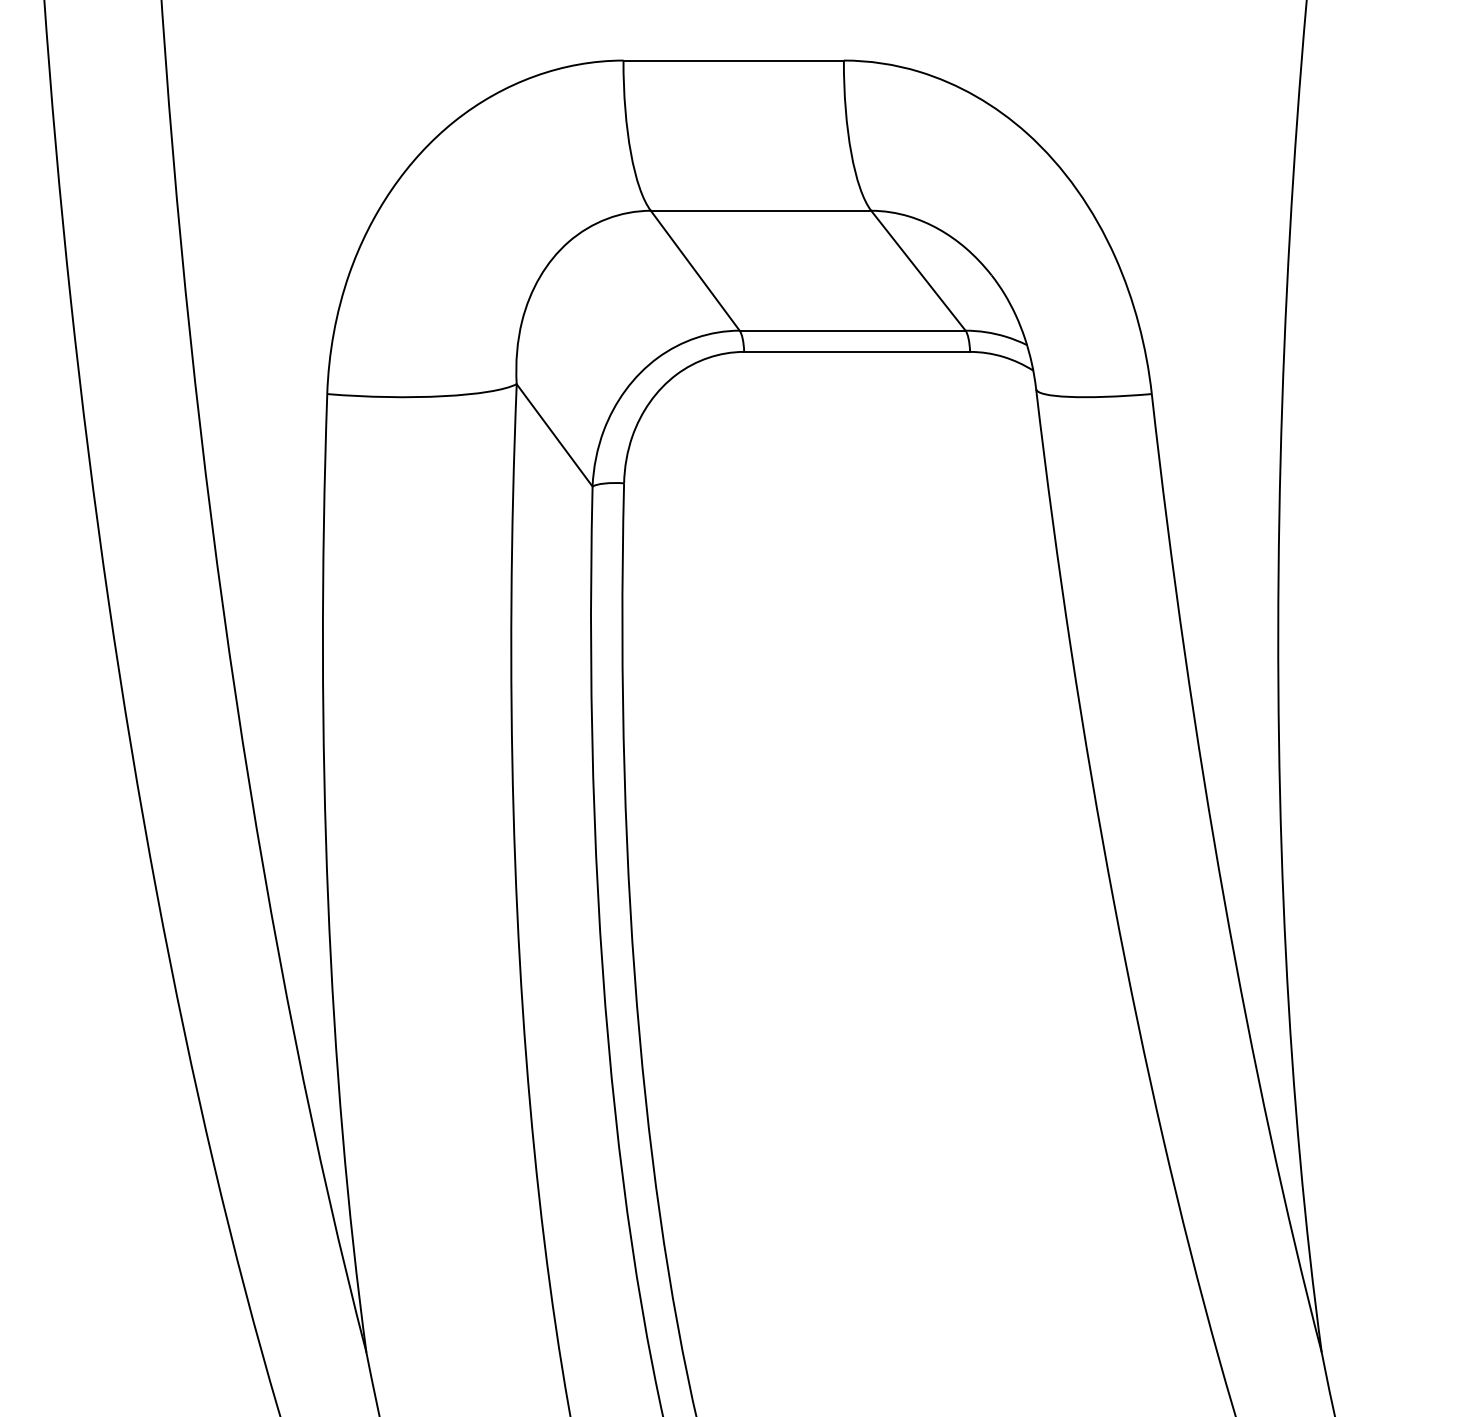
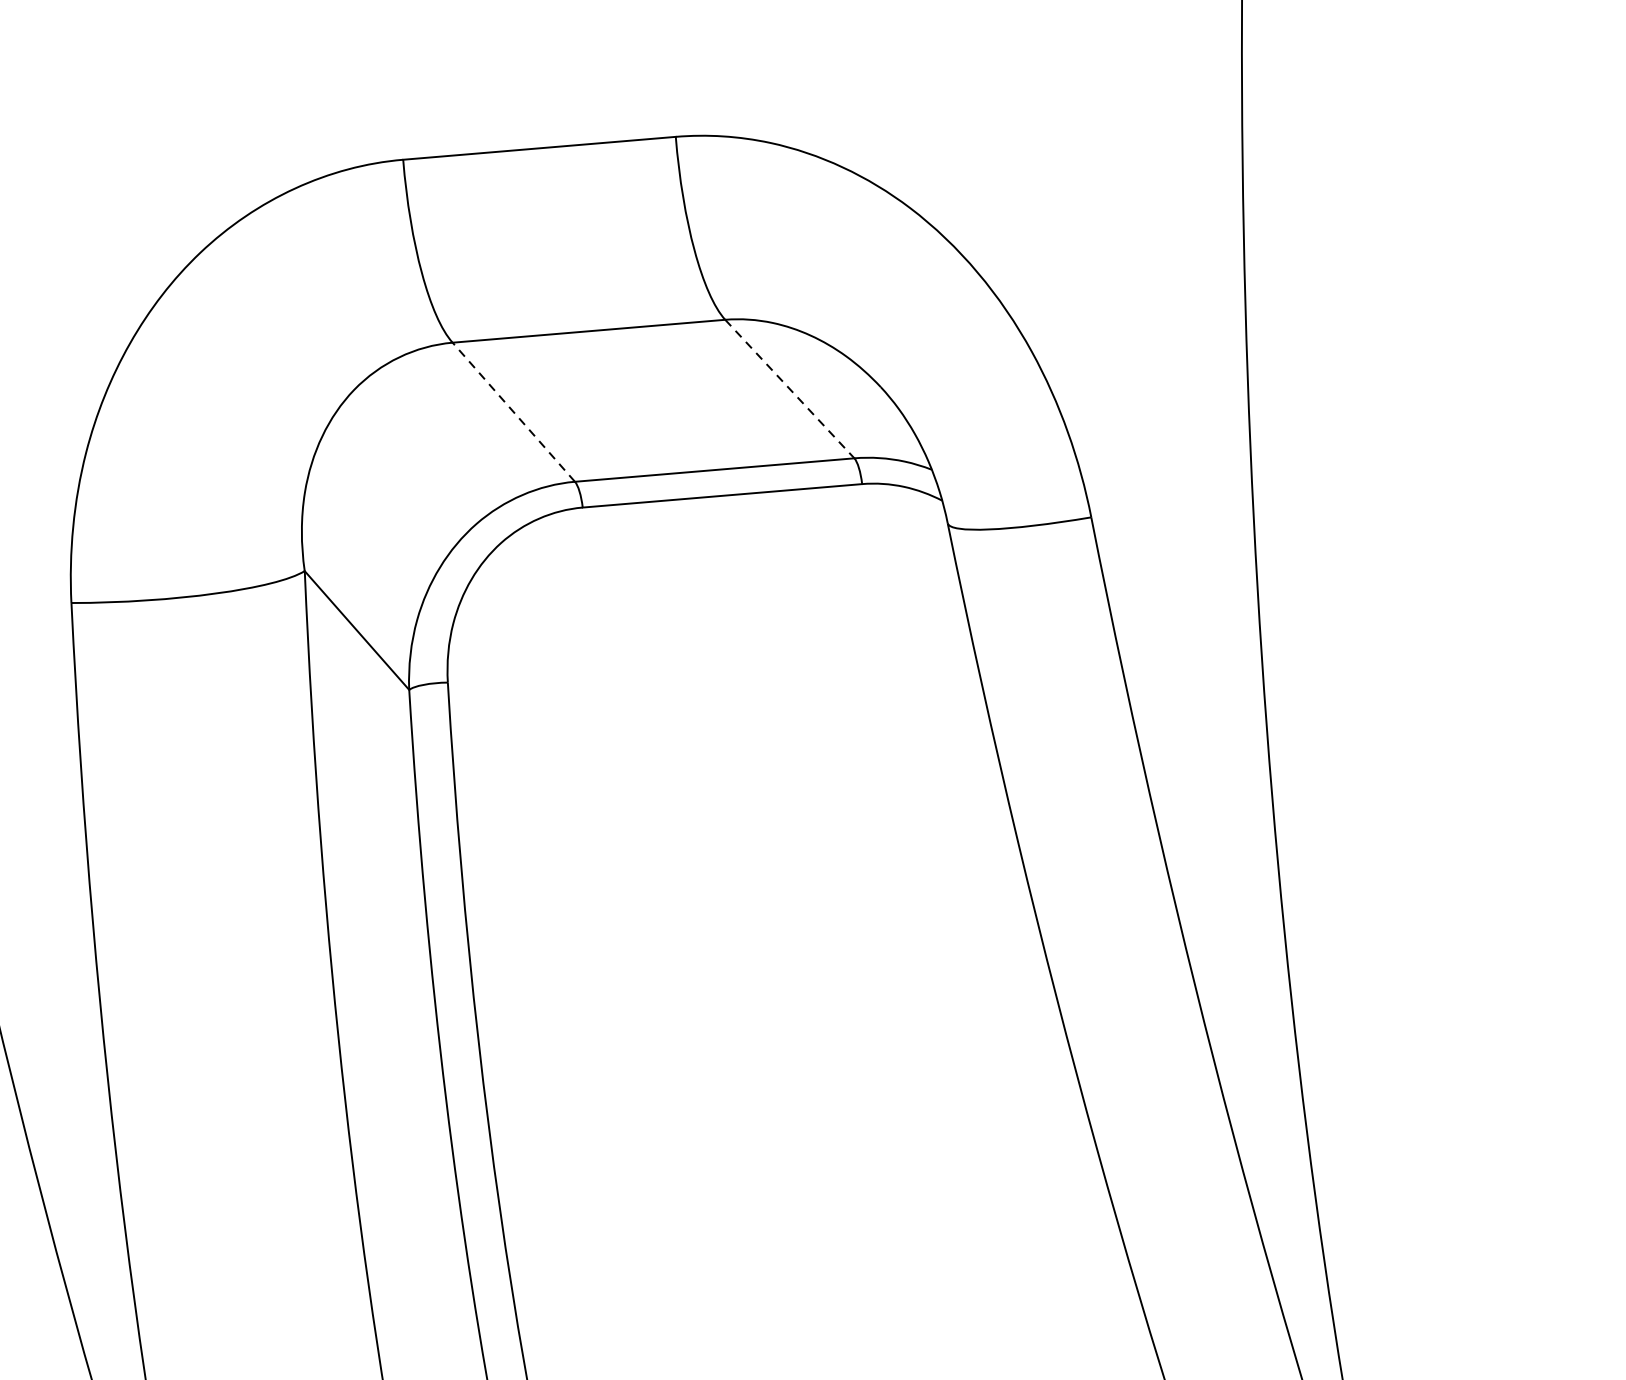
line: (695, 270) -> (514, 411), solid -> dashed
line: (918, 271) -> (789, 390), solid -> dashed

